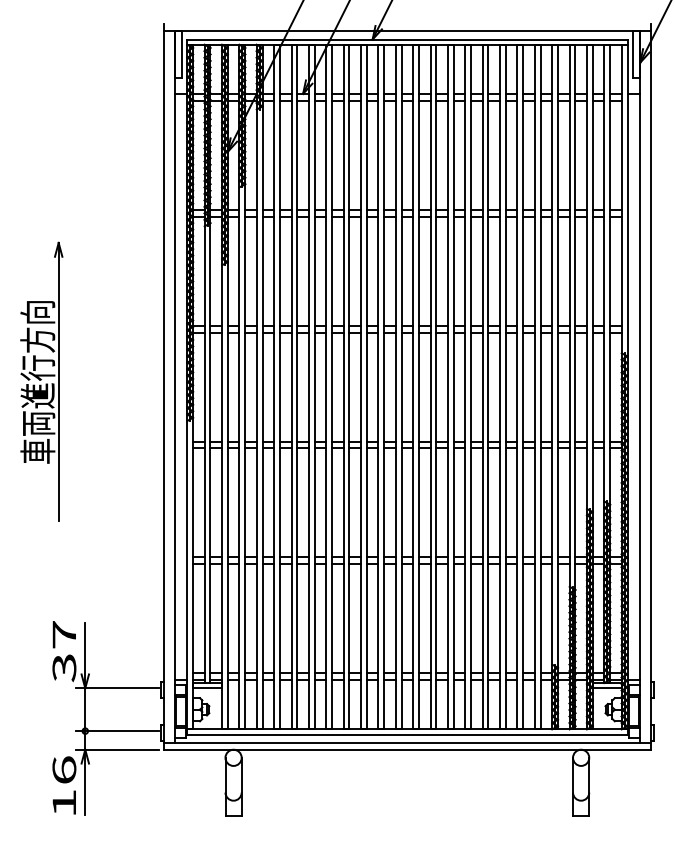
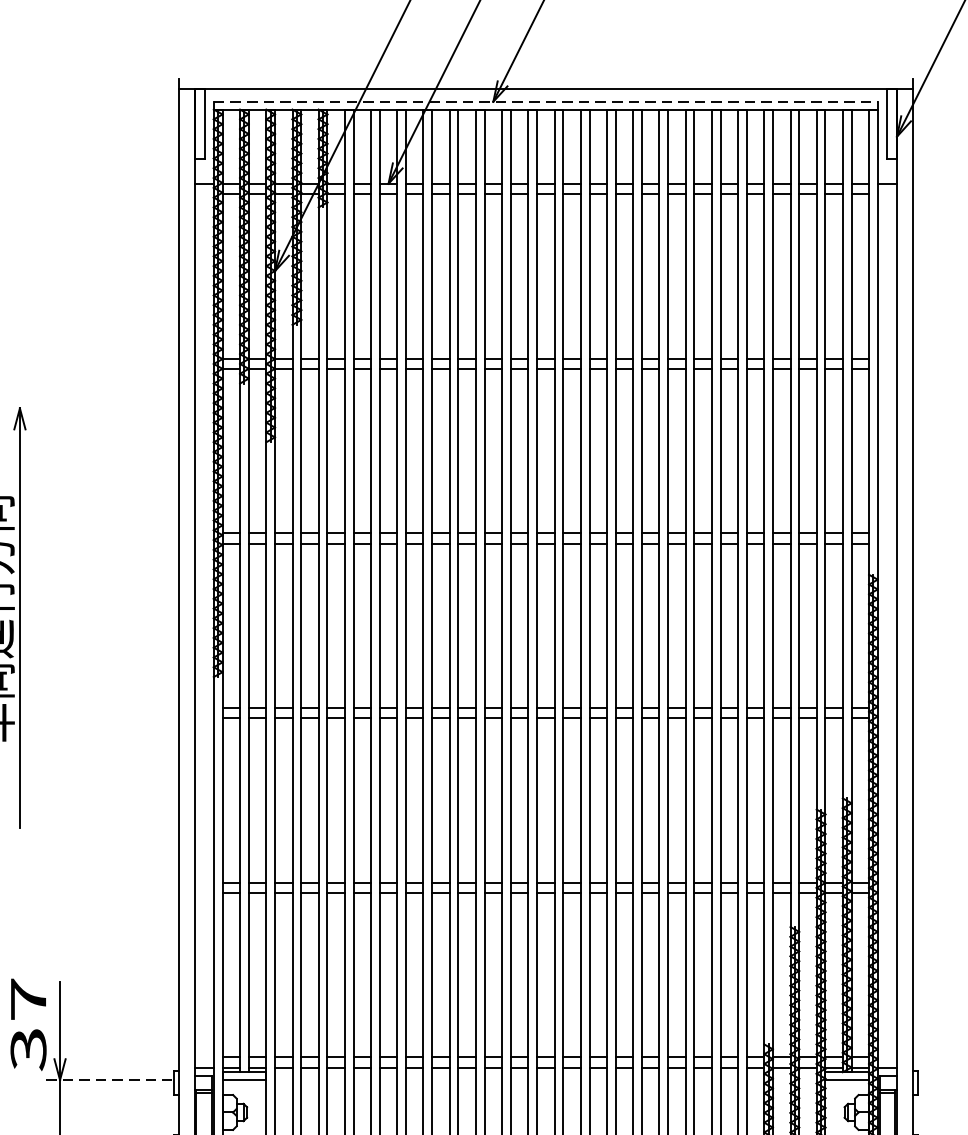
line: (407, 39) -> (545, 101), solid -> dashed
line: (117, 688) -> (108, 1080), solid -> dashed

